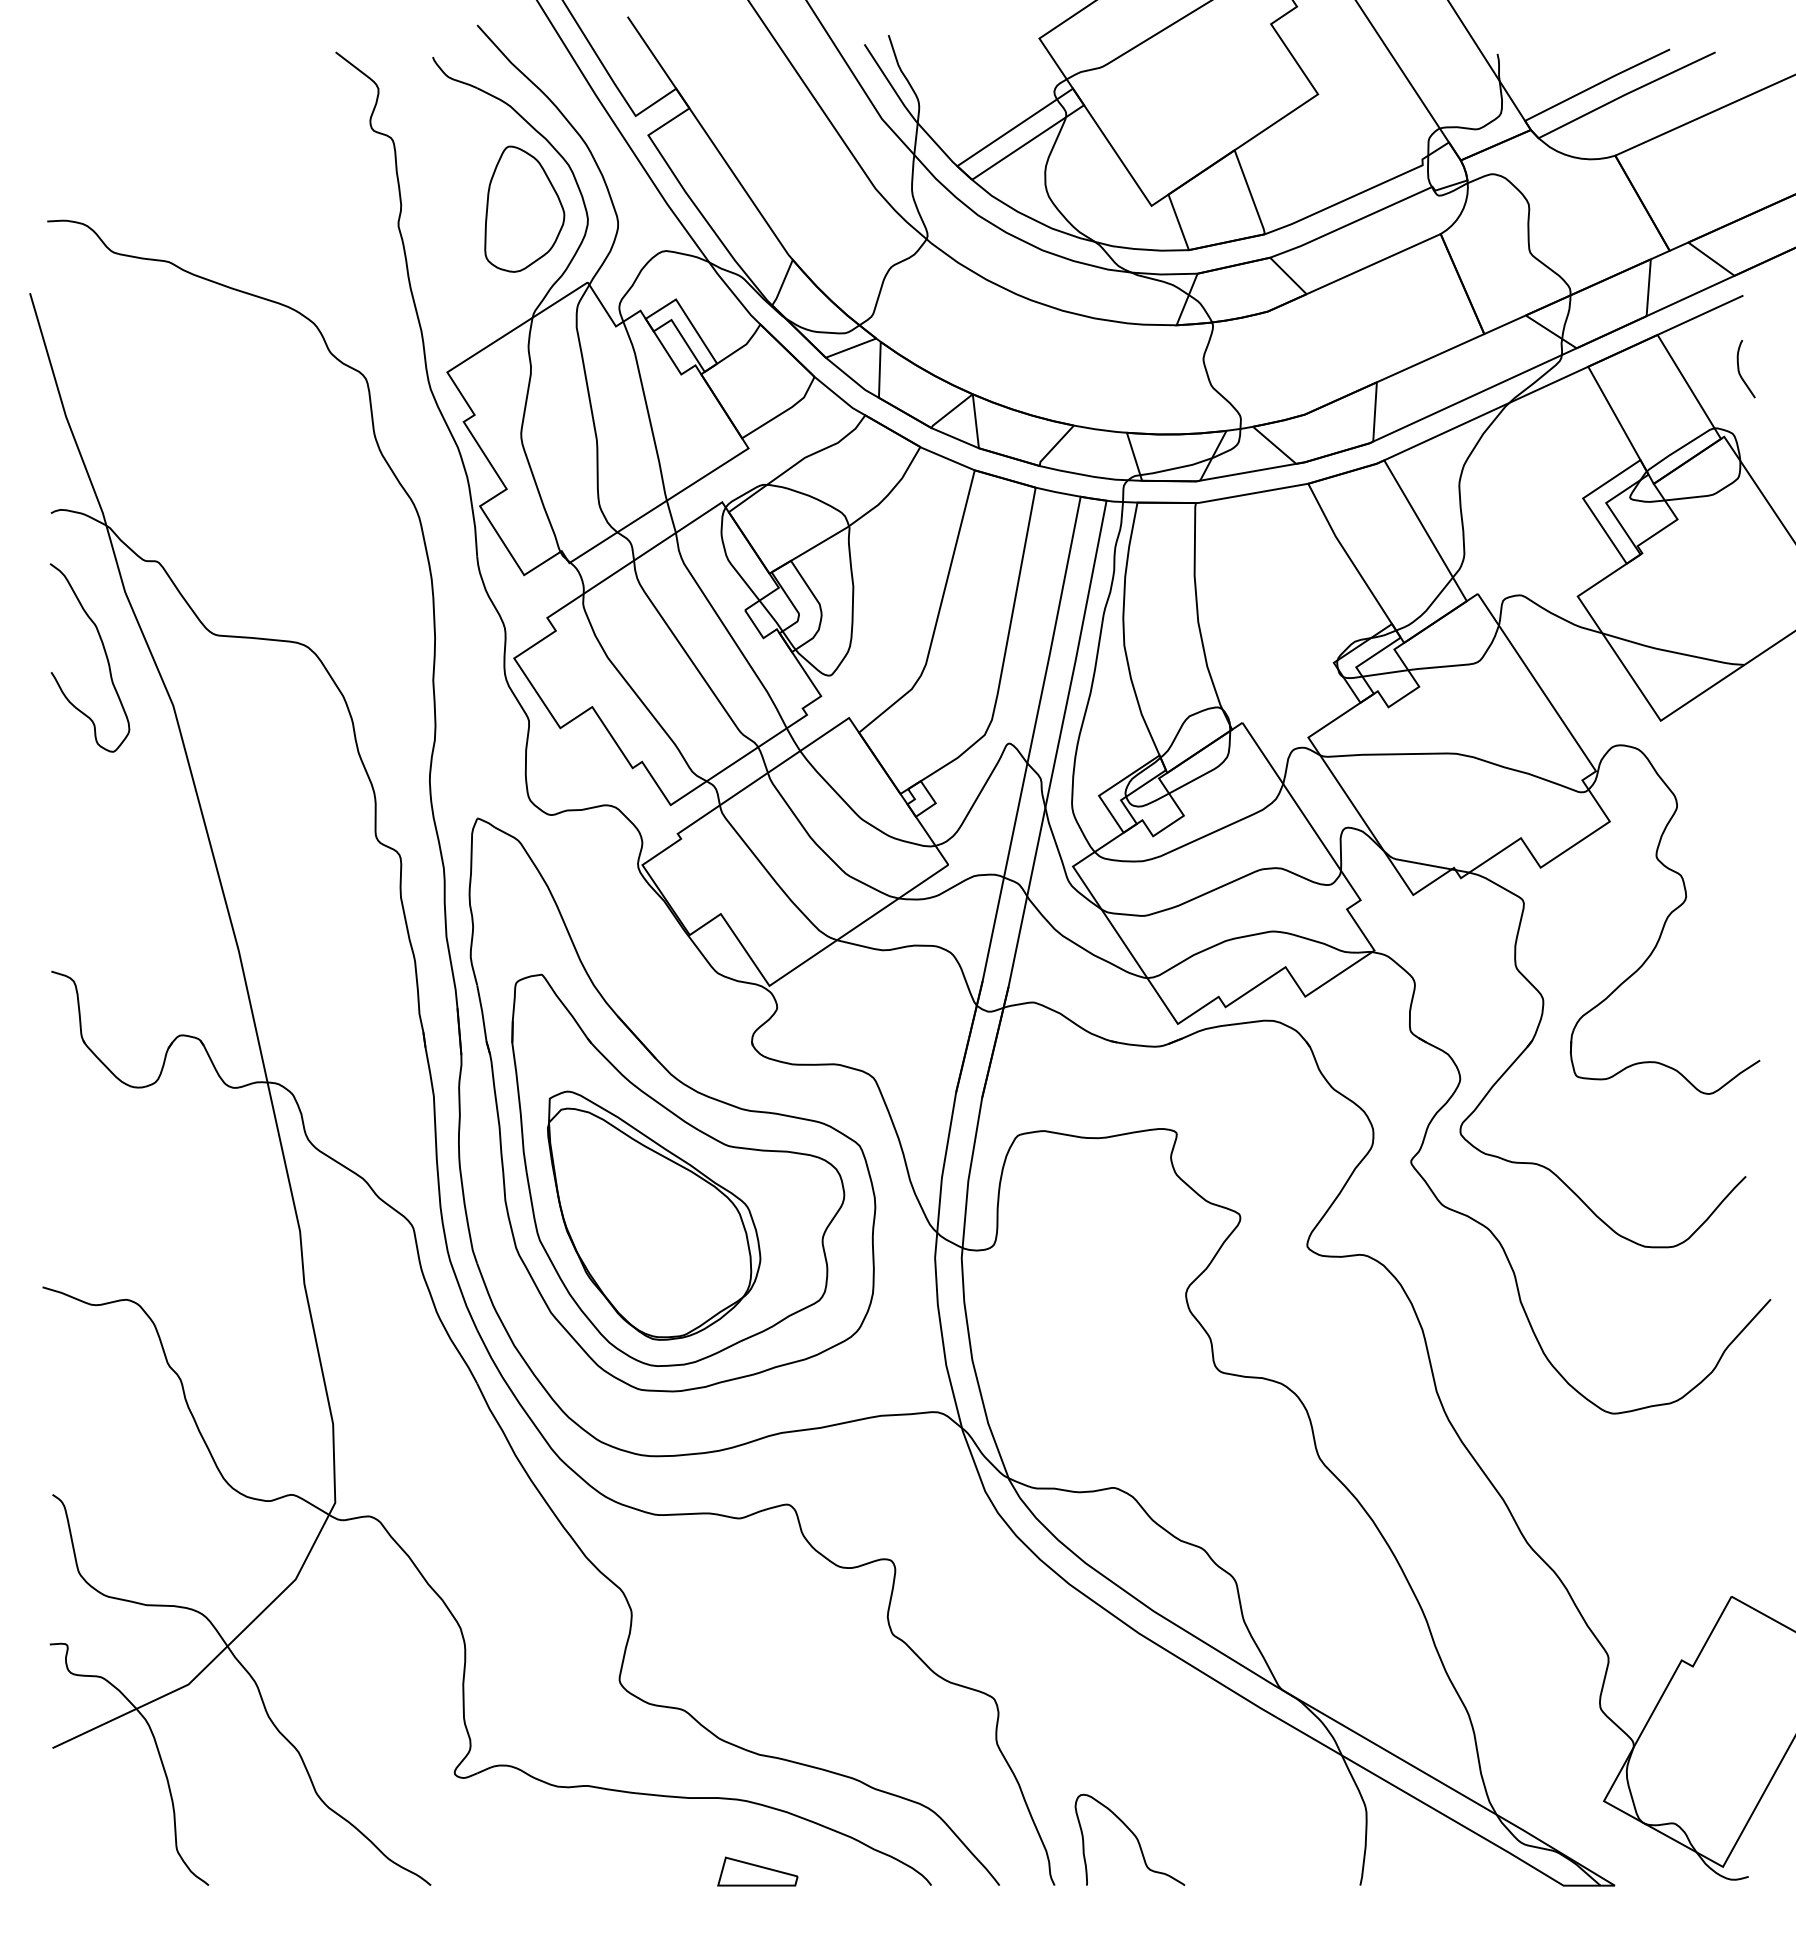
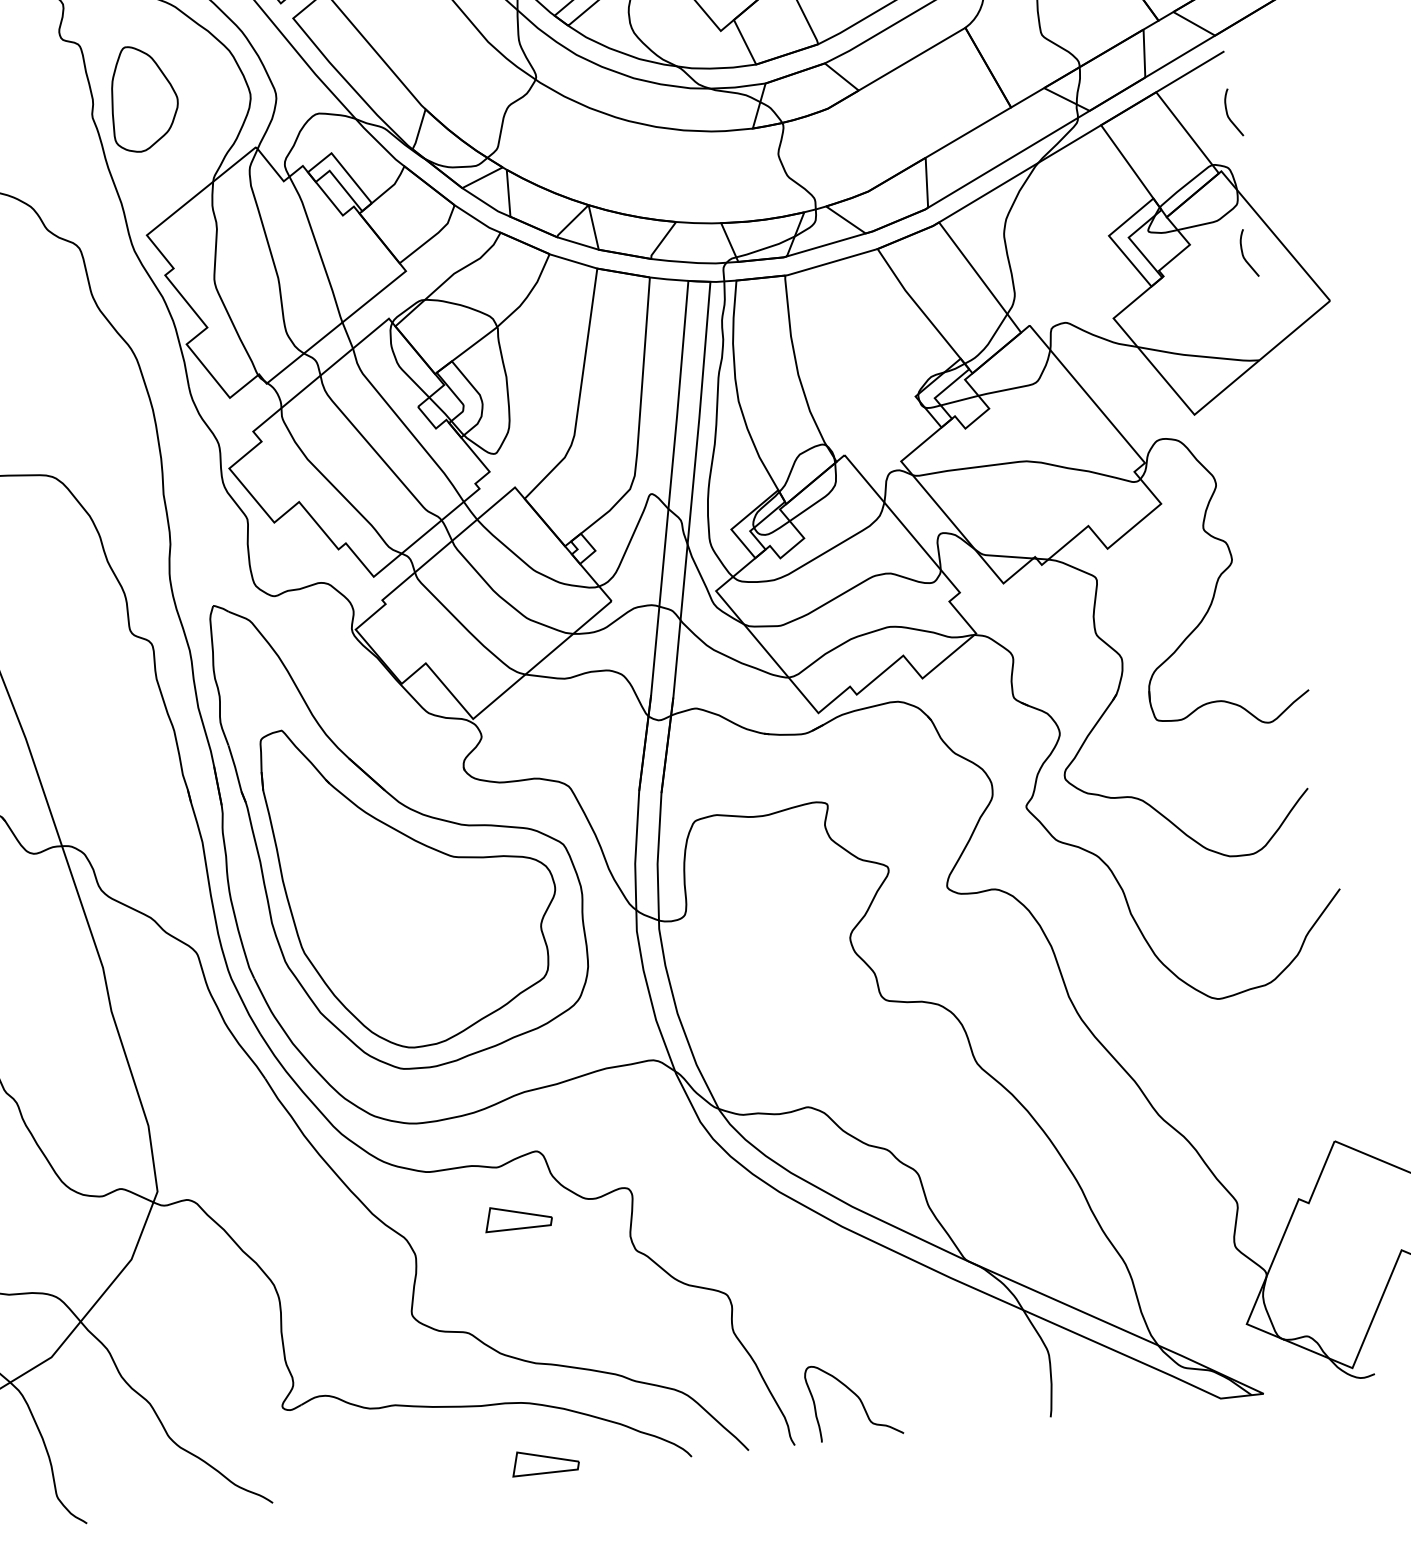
part: (524, 208) -> (143, 97), moved
curve: (1739, 537) -> (1243, 254), added
part: (654, 1215) -> (398, 921), removed
part: (757, 1579) -> (517, 1216), added

